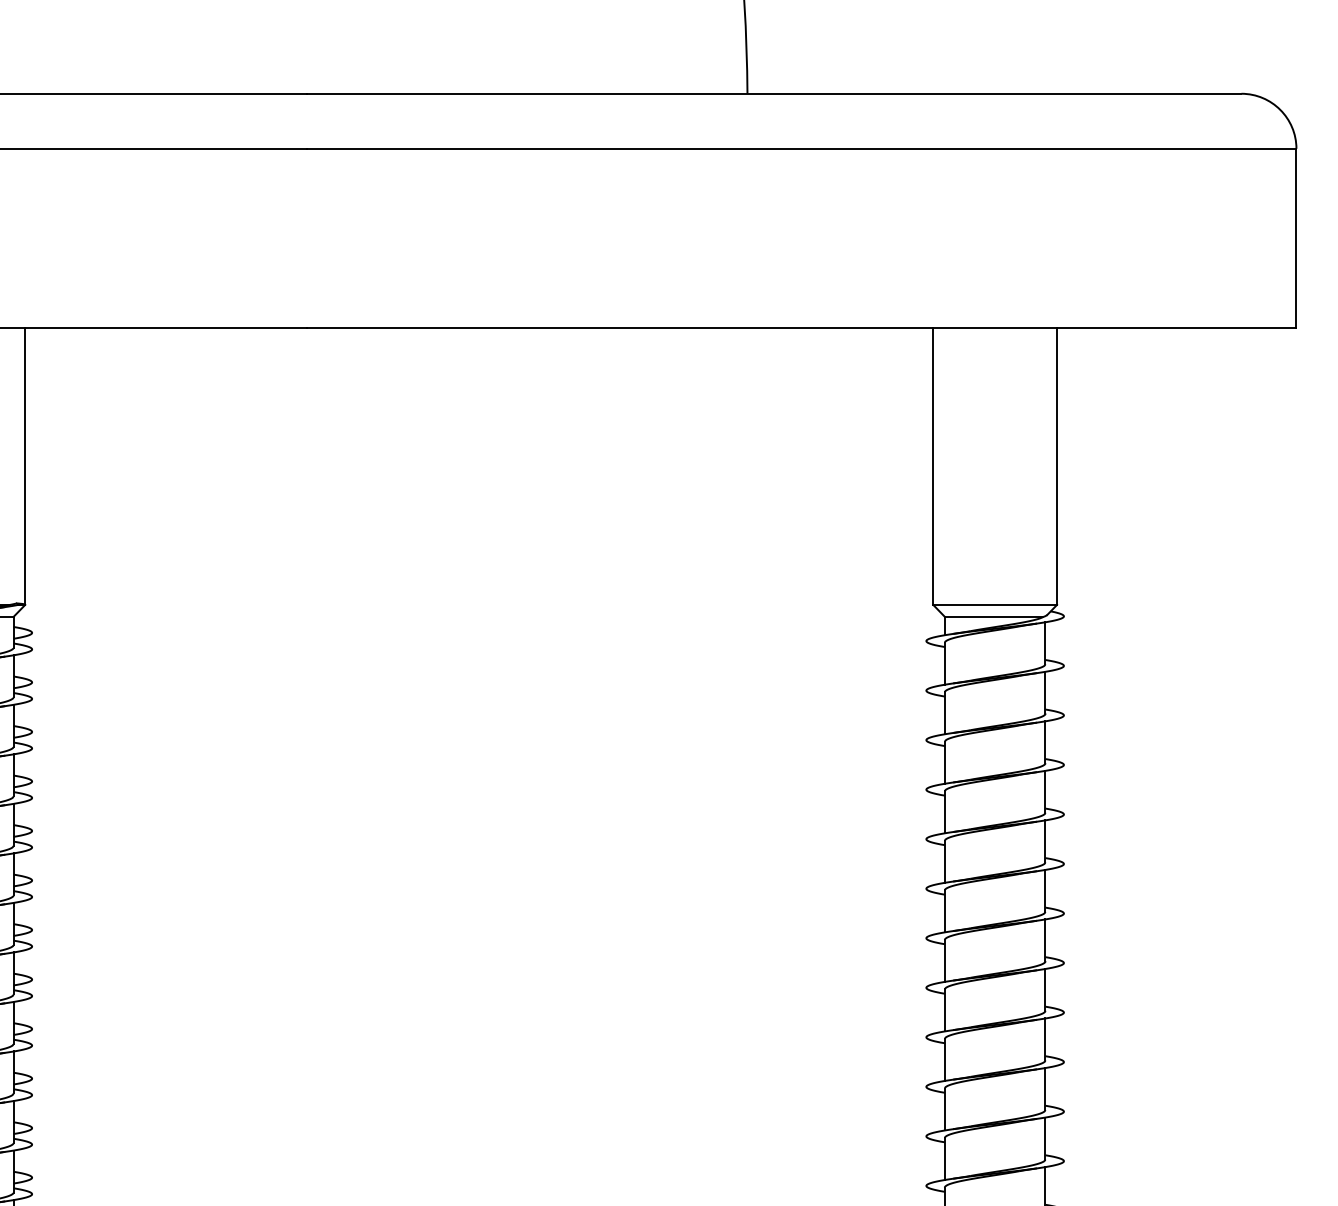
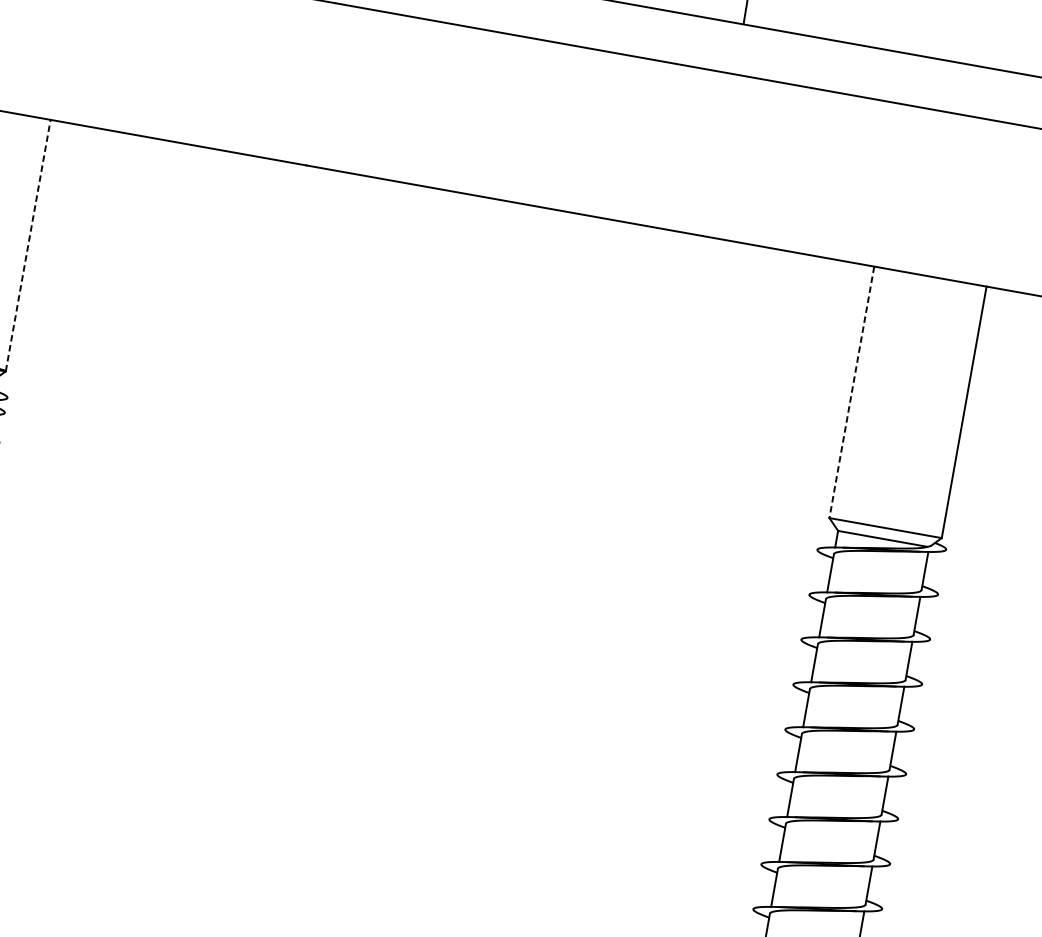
line: (25, 466) -> (28, 245), solid -> dashed
line: (933, 466) -> (852, 392), solid -> dashed

